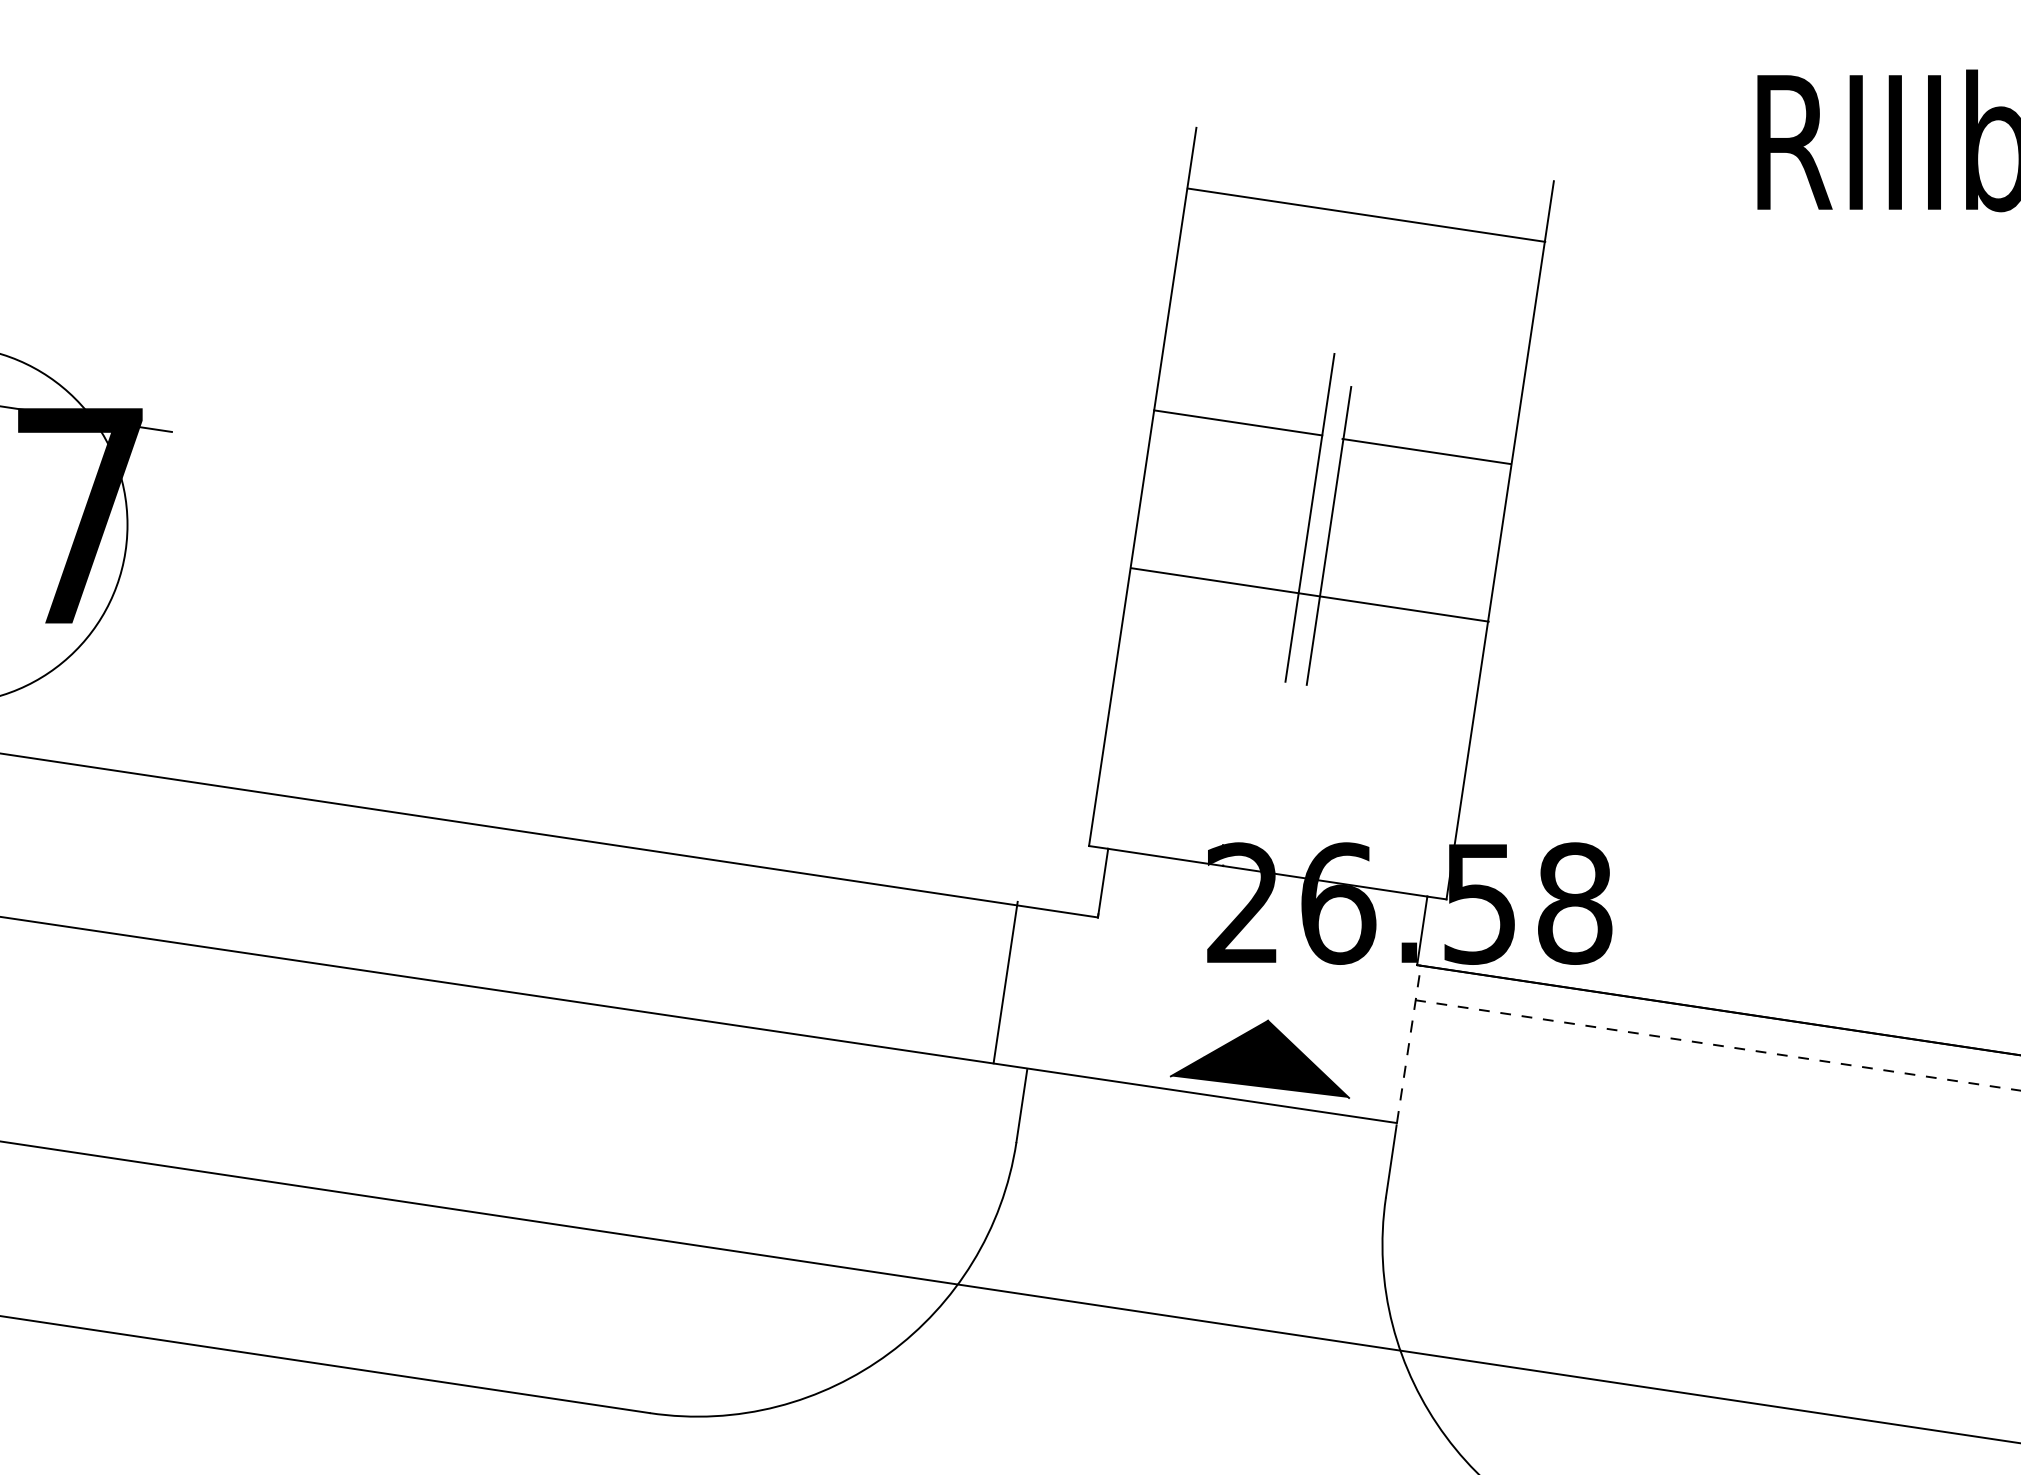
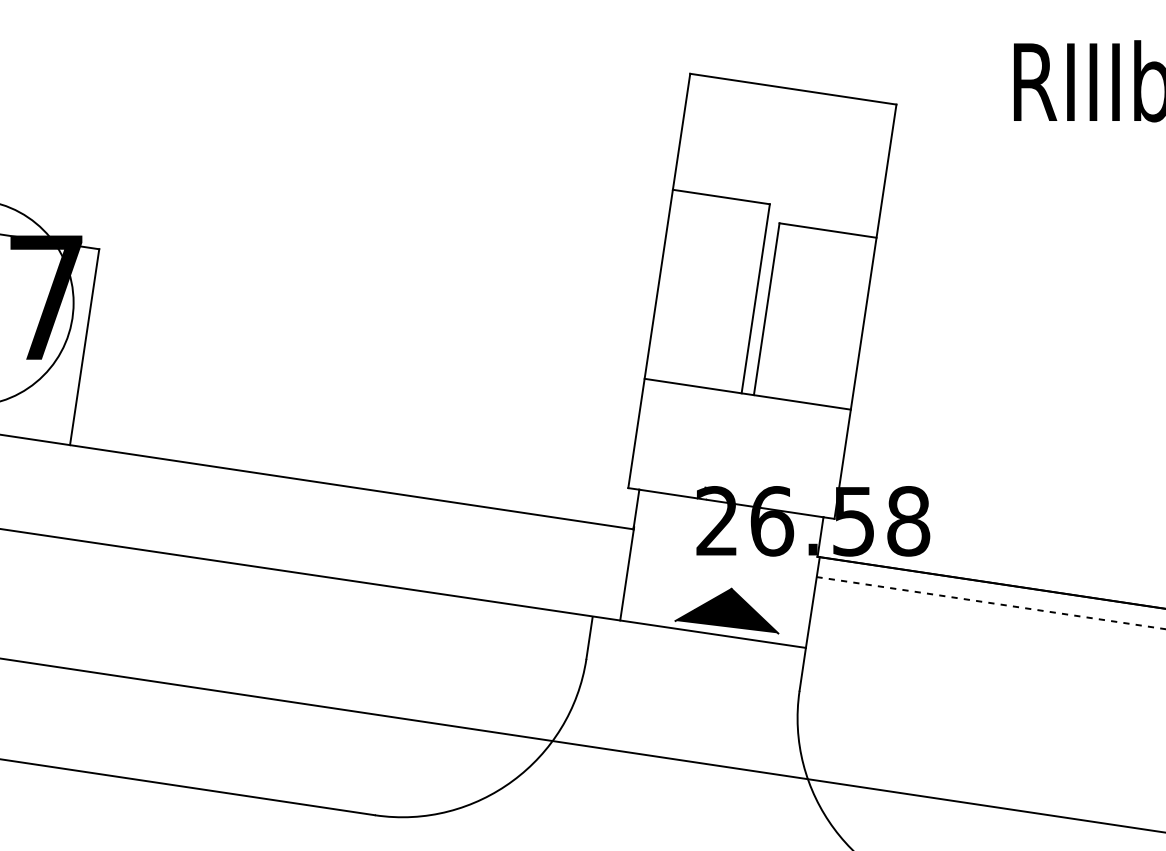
line: (1366, 213) -> (793, 88), moved
line: (1236, 422) -> (720, 196), moved
line: (1425, 451) -> (827, 230), moved
line: (1309, 593) -> (747, 393), moved
line: (146, 602) -> (84, 347), added
line: (1006, 981) -> (627, 573), moved
line: (1408, 1044) -> (812, 602), dashed -> solid

